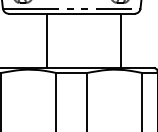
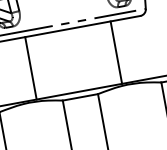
line: (46, 40) -> (30, 67), moved
line: (120, 40) -> (115, 52), moved

